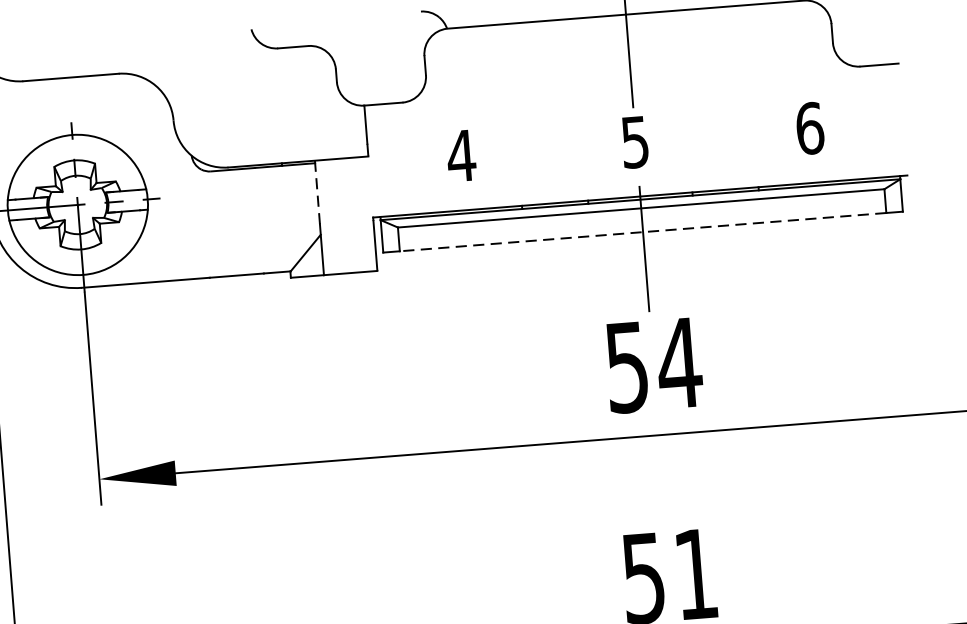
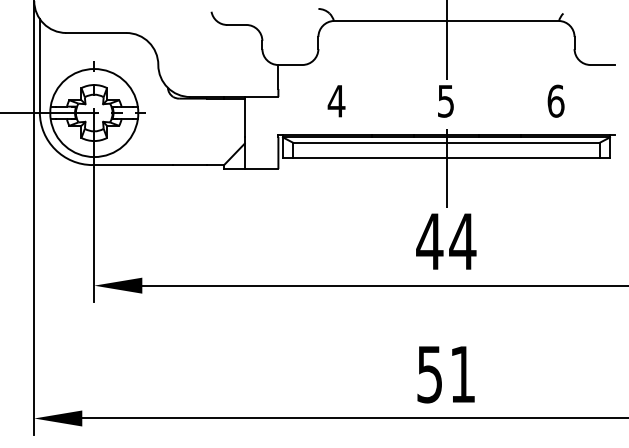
line: (317, 193) -> (244, 117), dashed -> solid
line: (641, 231) -> (445, 157), dashed -> solid
text: (626, 367) -> (429, 241), 54 -> 44

